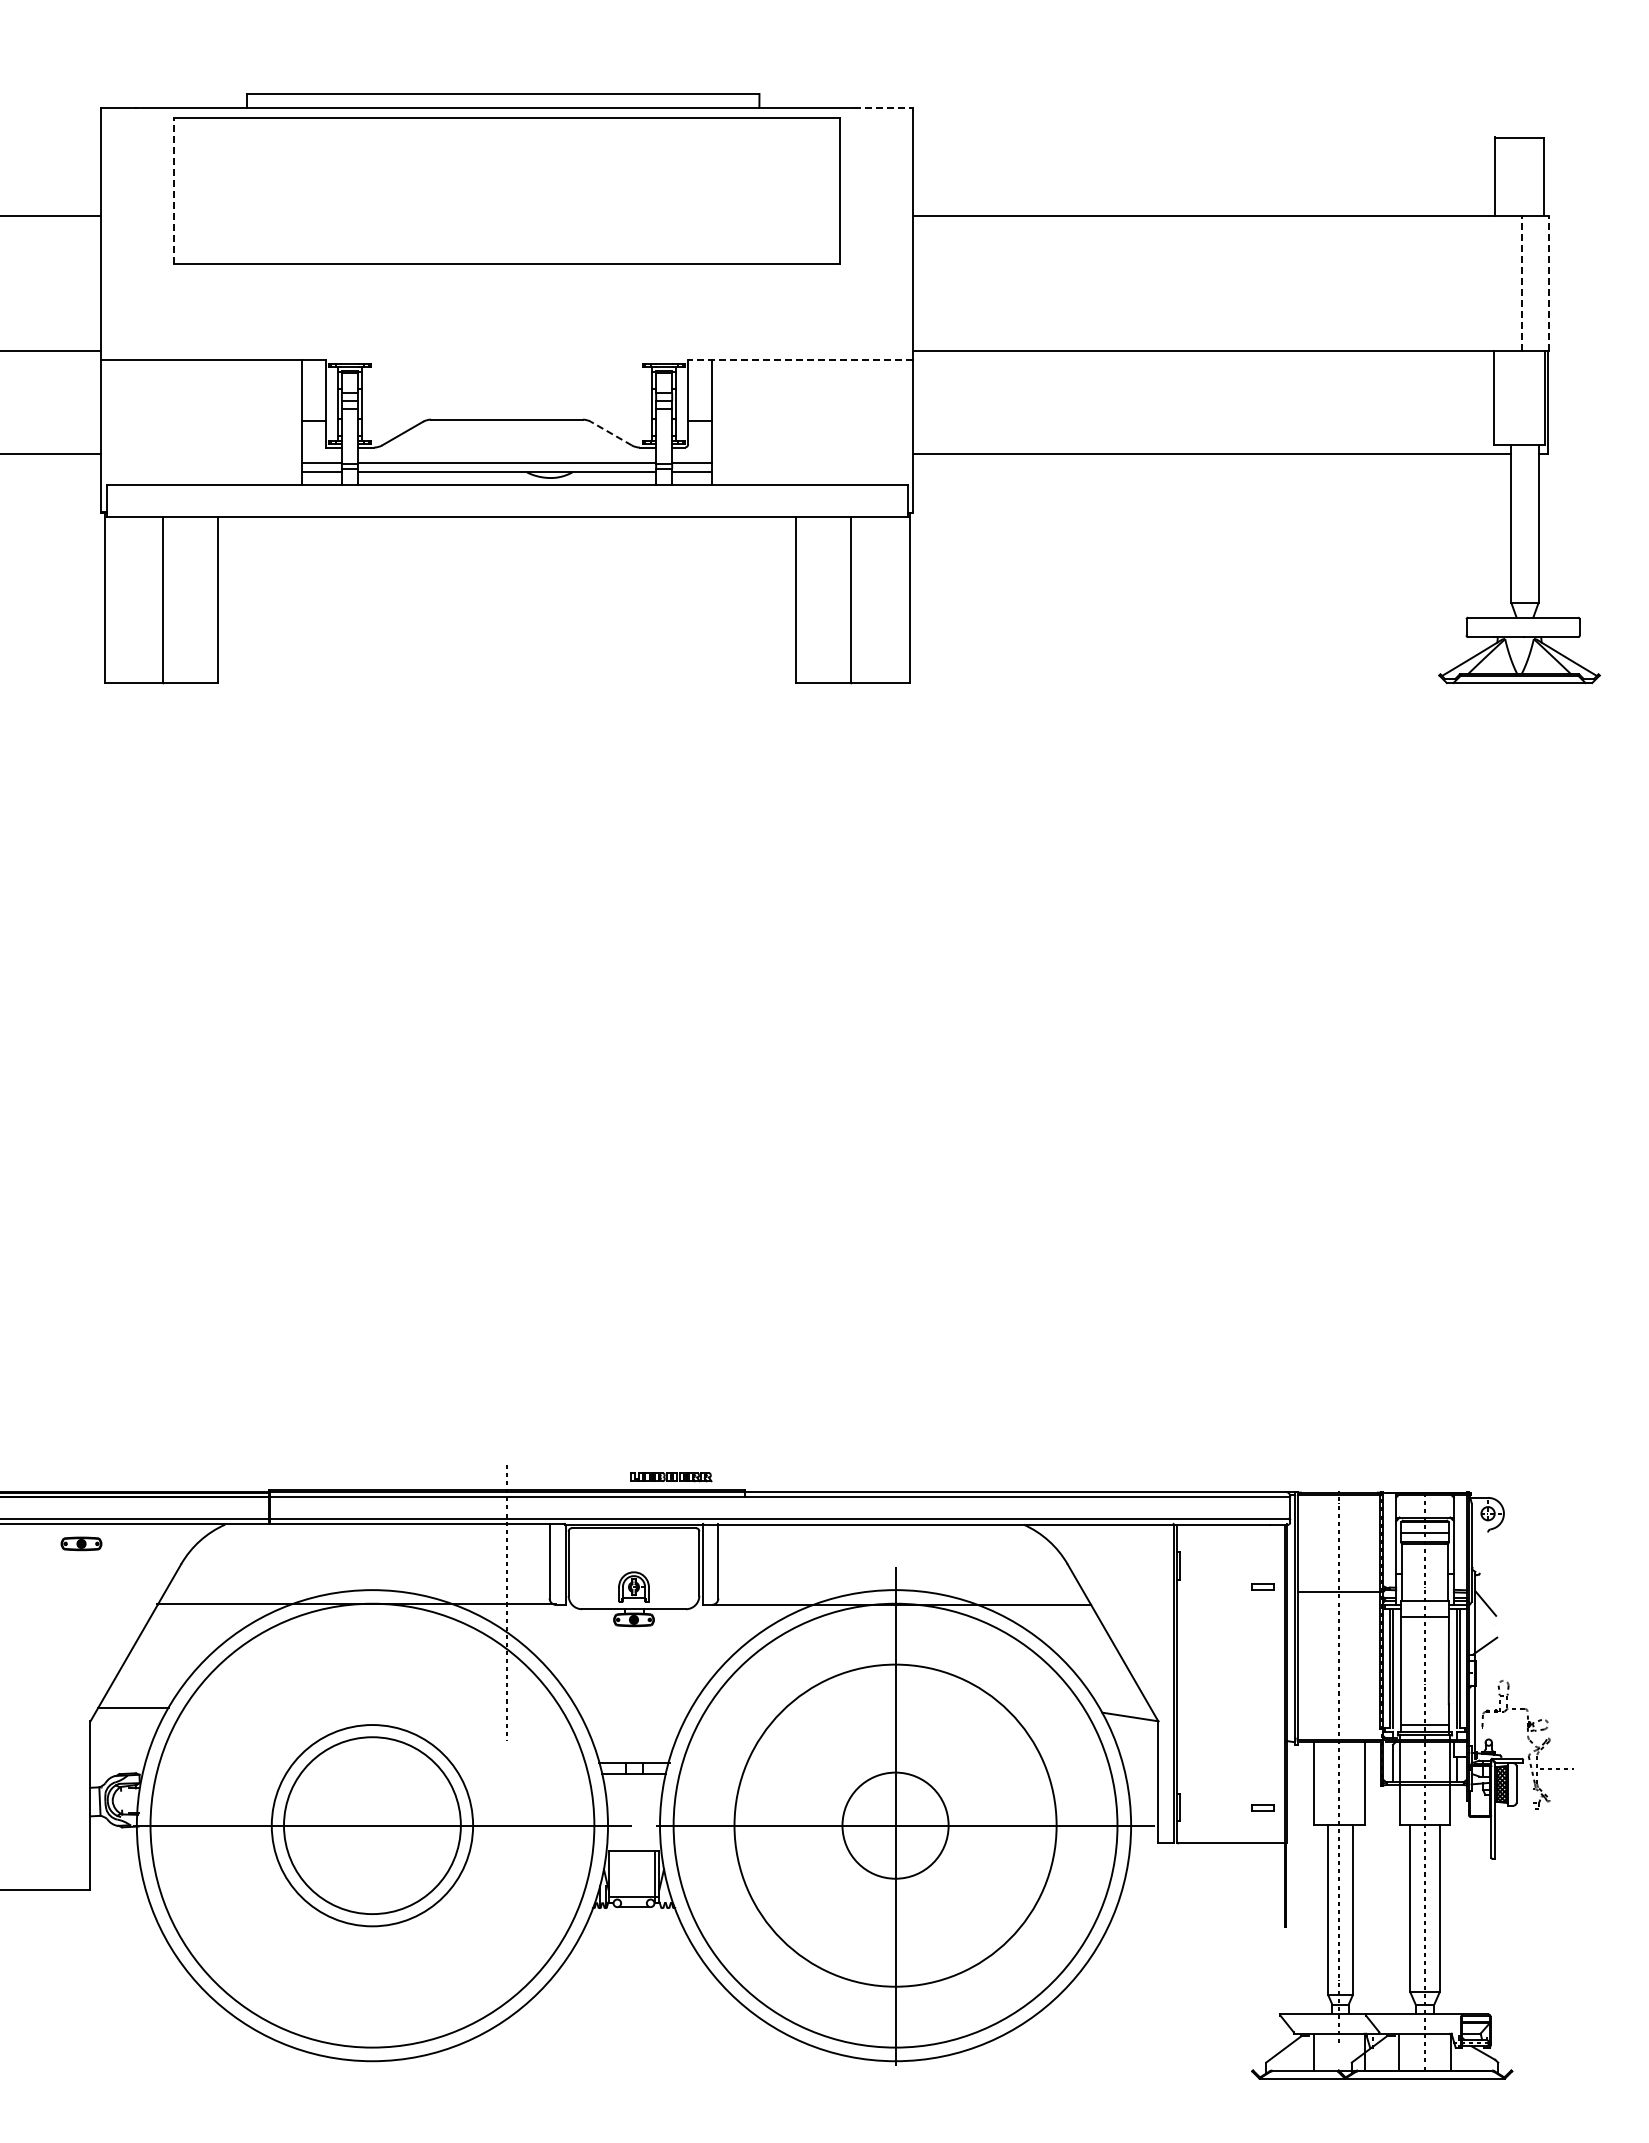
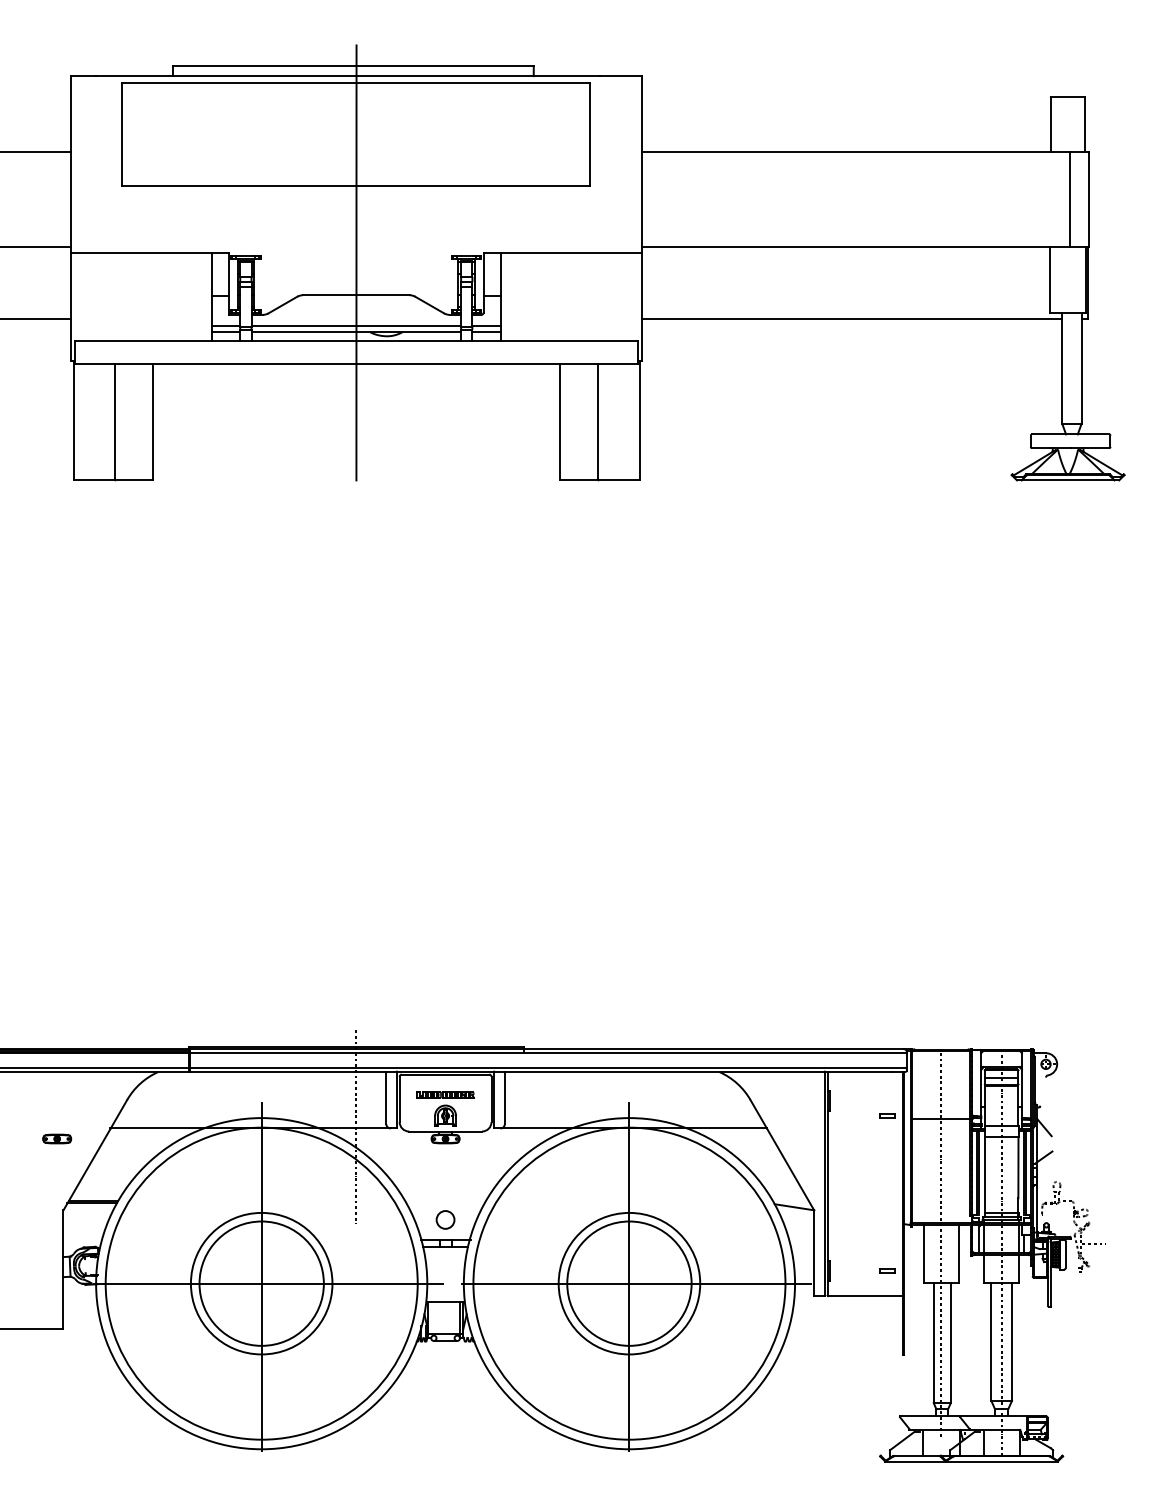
line: (884, 108) -> (621, 76), dashed -> solid
line: (174, 190) -> (122, 134), dashed -> solid
line: (1522, 283) -> (1070, 199), dashed -> solid
line: (1548, 283) -> (1088, 199), dashed -> solid
line: (800, 359) -> (562, 252), dashed -> solid
line: (507, 373) -> (356, 262), added
line: (611, 433) -> (429, 304), dashed -> solid
part: (671, 1477) -> (445, 1095), moved
part: (81, 1543) -> (57, 1138), moved
line: (131, 1711) -> (92, 1203), added
circle: (633, 1734) -> (445, 1219), added
line: (372, 1825) -> (261, 1283), added
circle: (895, 1825) -> (629, 1283), size x0.62
circle: (895, 1825) -> (629, 1283), size x1.67

